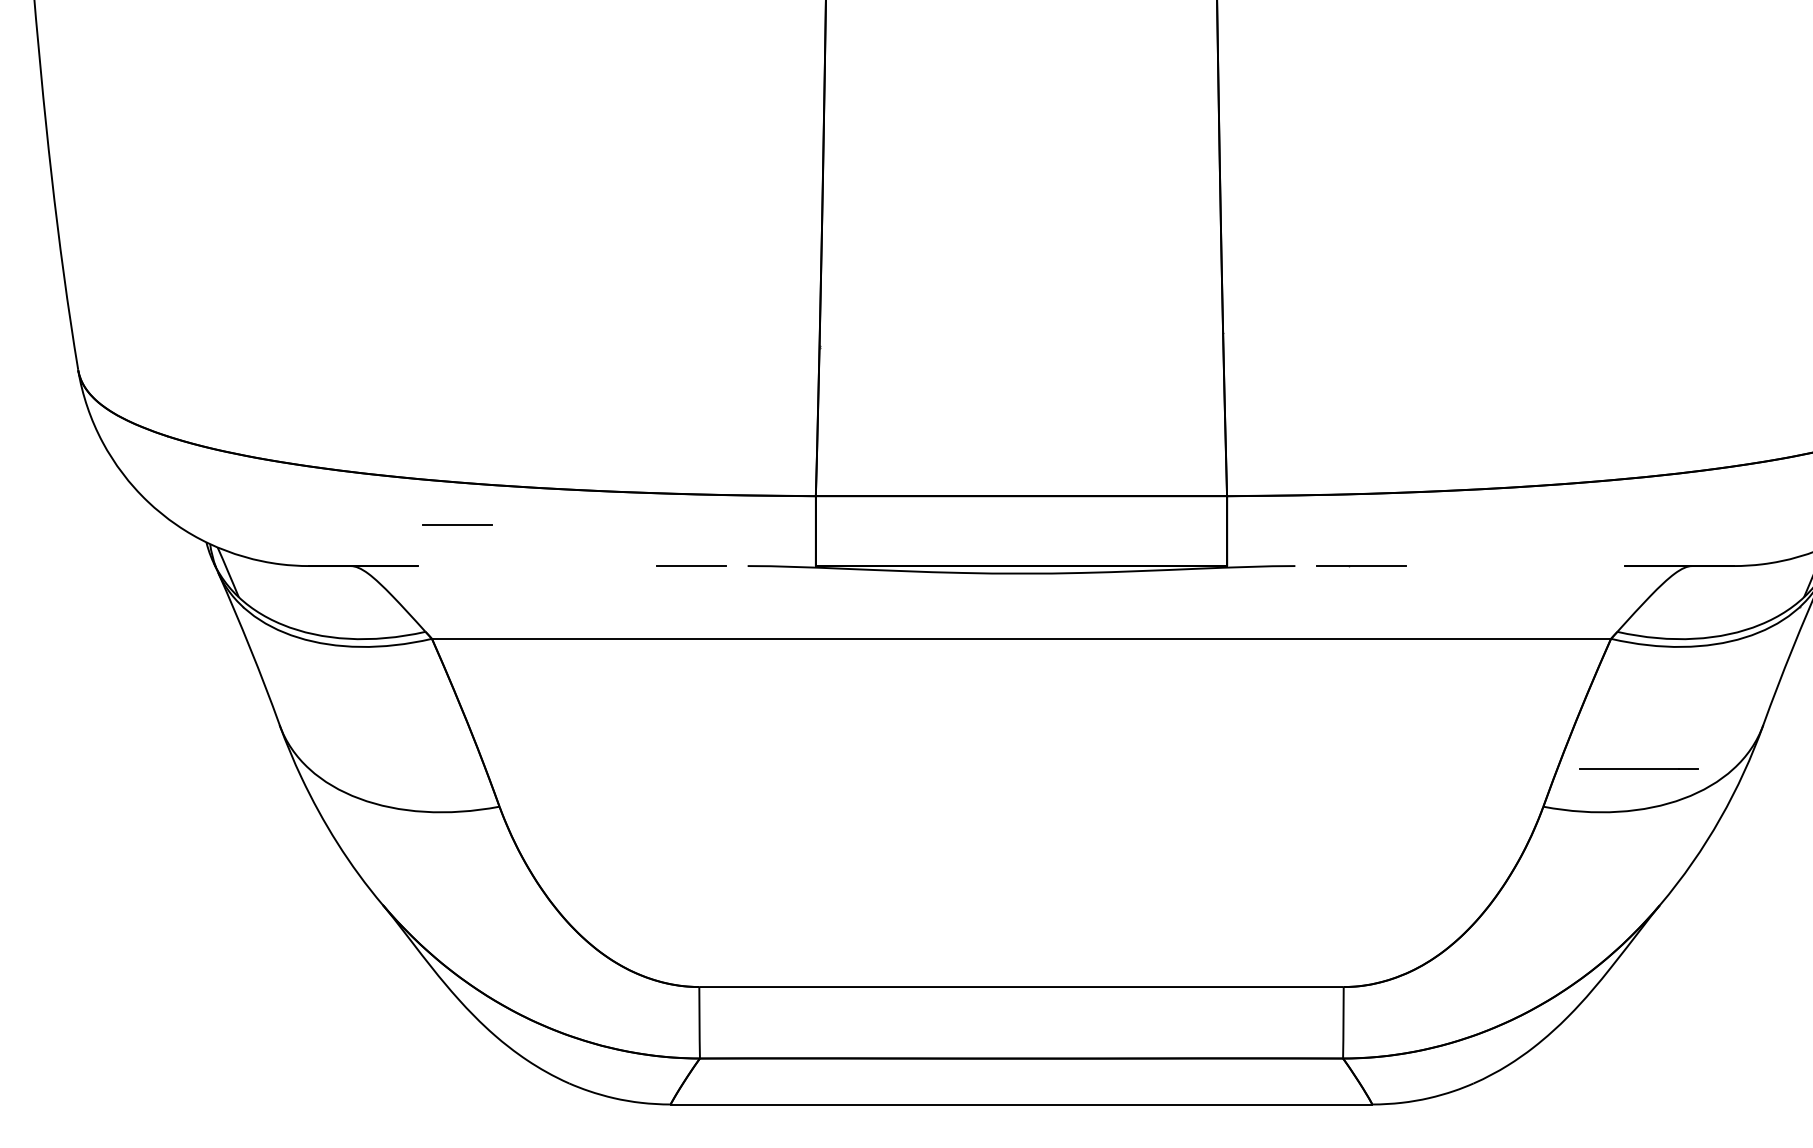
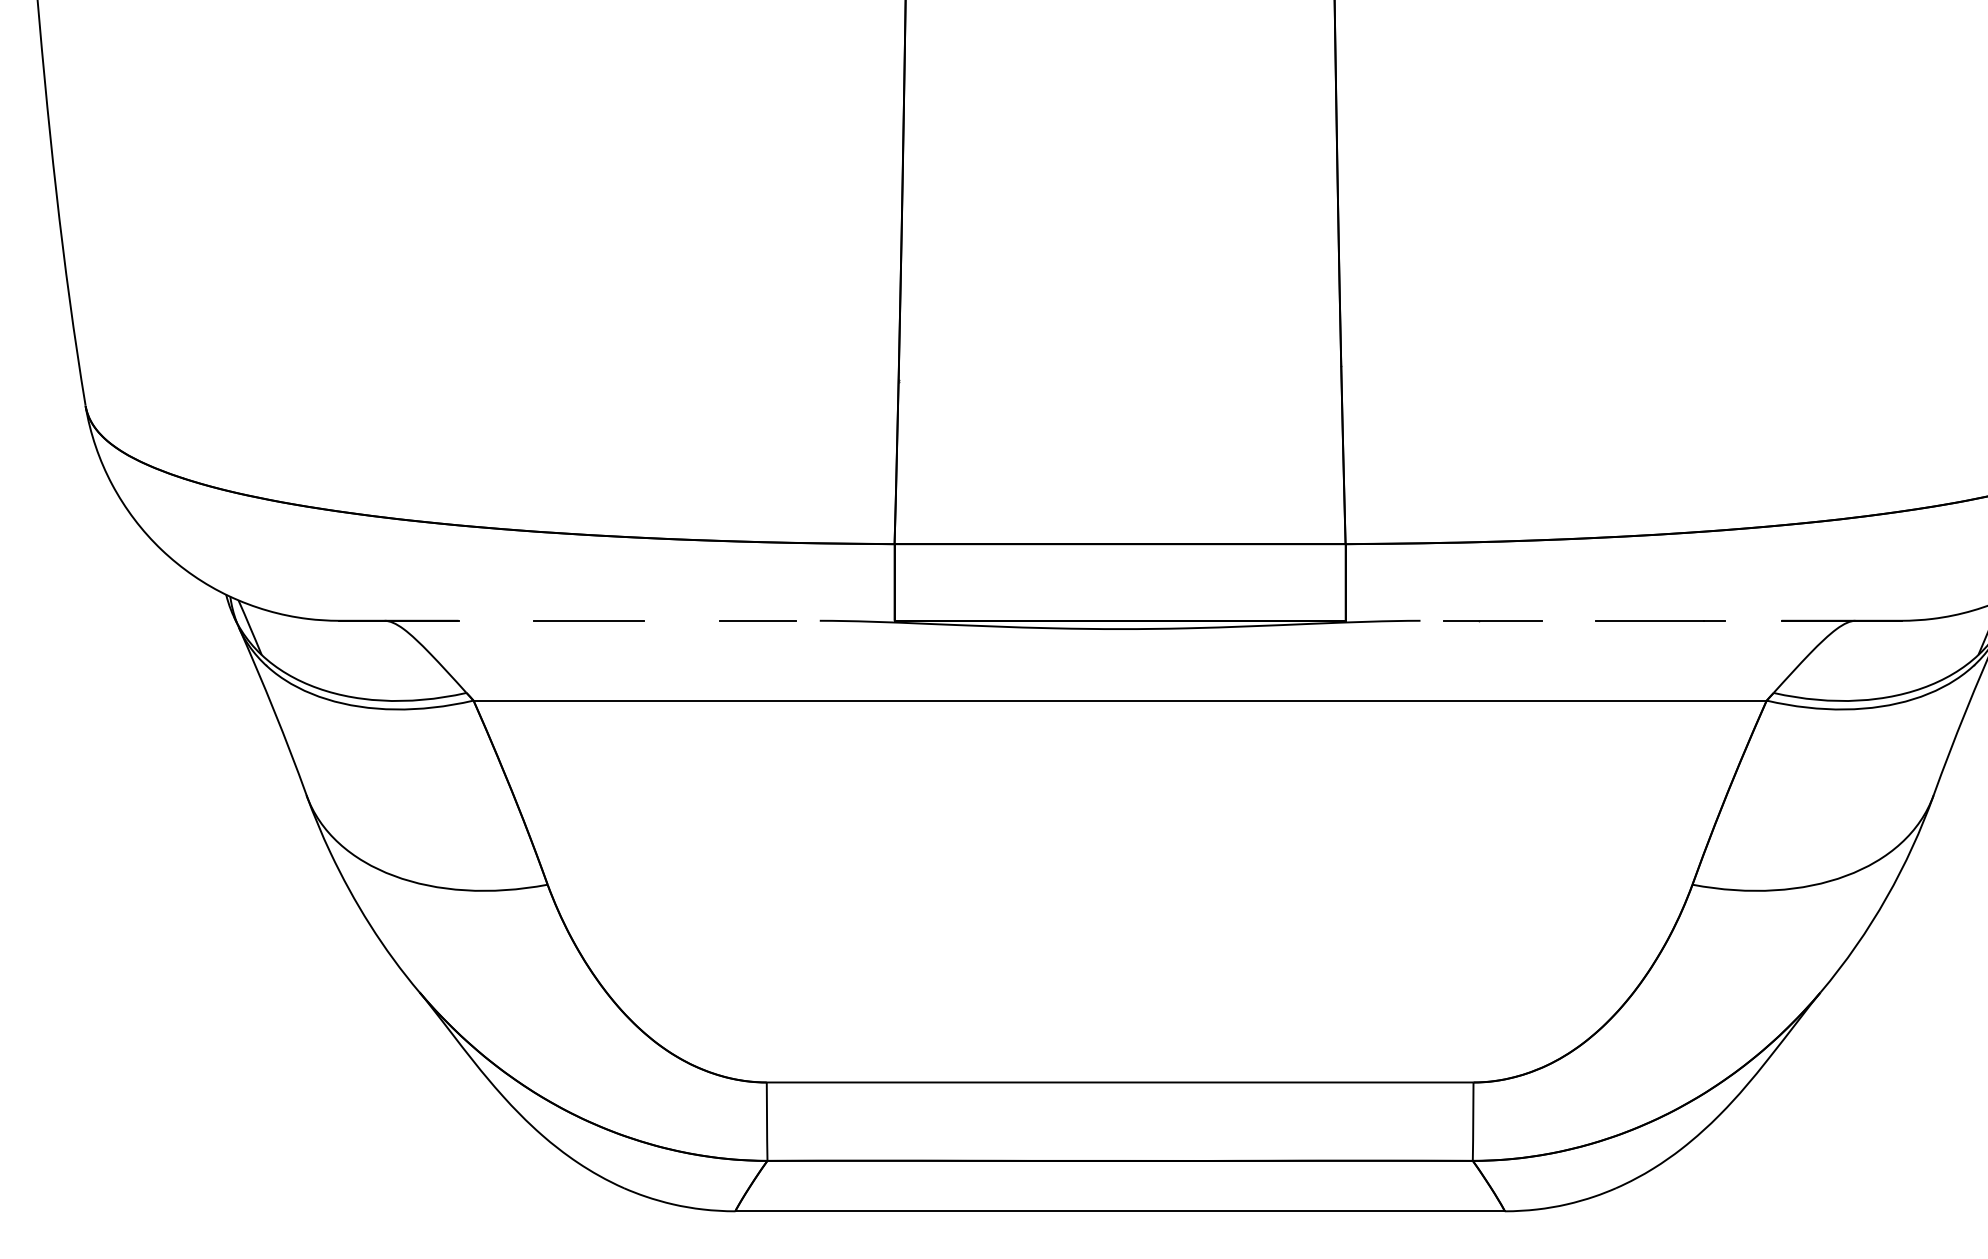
line: (456, 524) -> (500, 575), removed
line: (537, 565) -> (589, 620), added
line: (1639, 769) -> (1660, 620), moved

